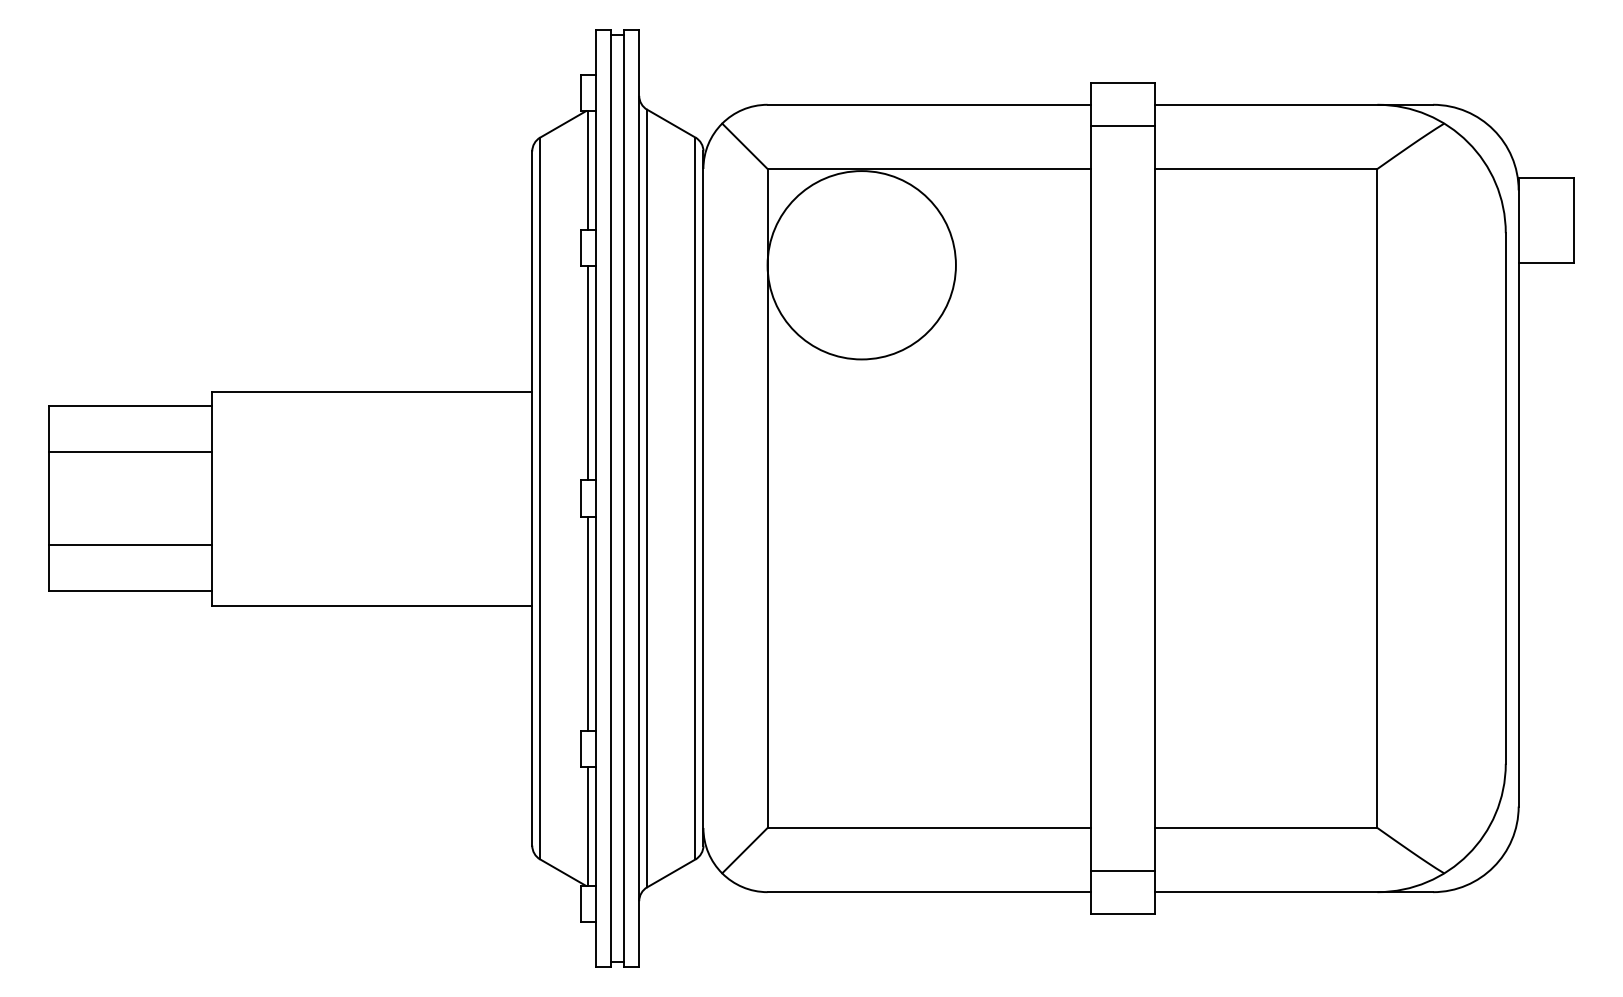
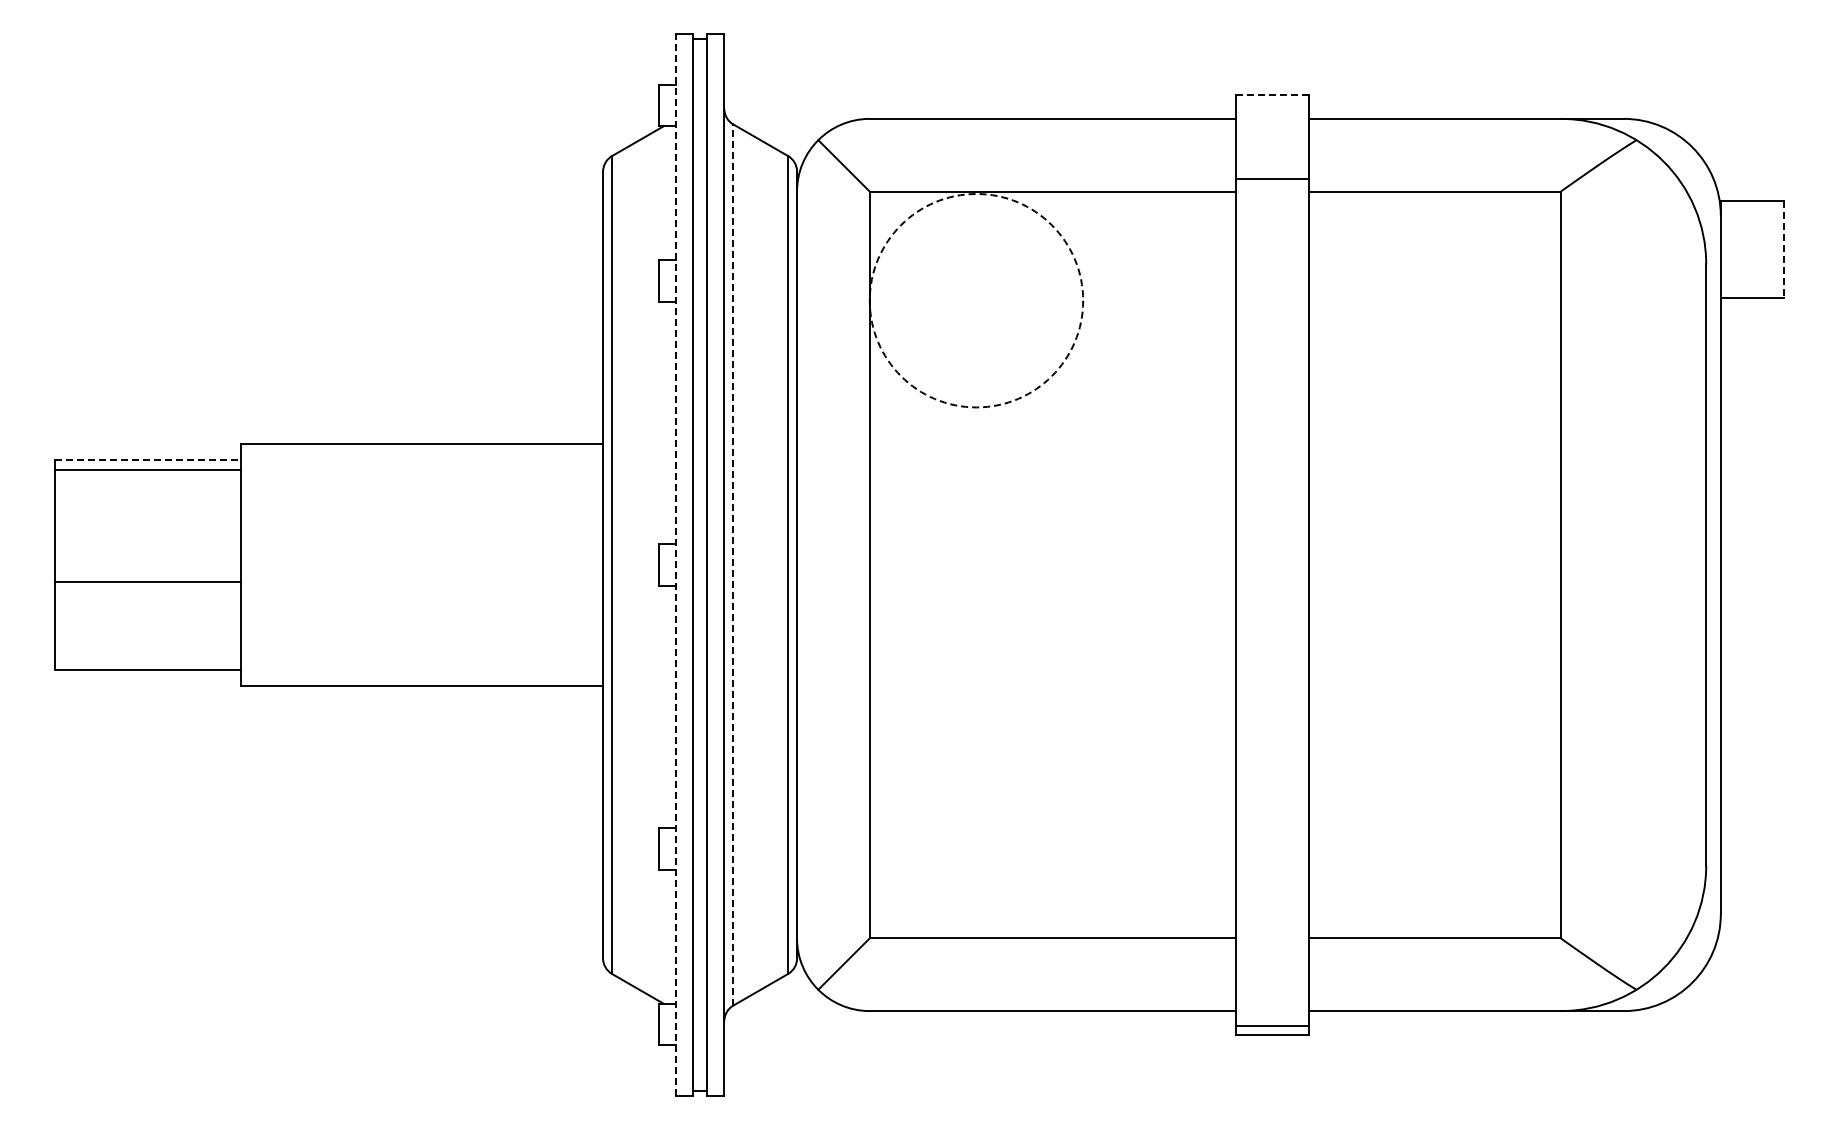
line: (1122, 83) -> (1271, 94), solid -> dashed
line: (1122, 126) -> (1271, 179), moved
line: (588, 170) -> (666, 193), removed
line: (1573, 220) -> (1783, 250), solid -> dashed
circle: (861, 265) -> (976, 300), solid -> dashed
line: (588, 372) -> (666, 422), removed
line: (130, 406) -> (147, 460), solid -> dashed
line: (130, 452) -> (147, 469), moved
line: (596, 498) -> (675, 564), solid -> dashed
line: (647, 498) -> (733, 565), solid -> dashed
line: (130, 544) -> (147, 581), moved
line: (588, 623) -> (666, 706), removed
line: (588, 826) -> (666, 936), removed
line: (1122, 870) -> (1271, 1025), moved

